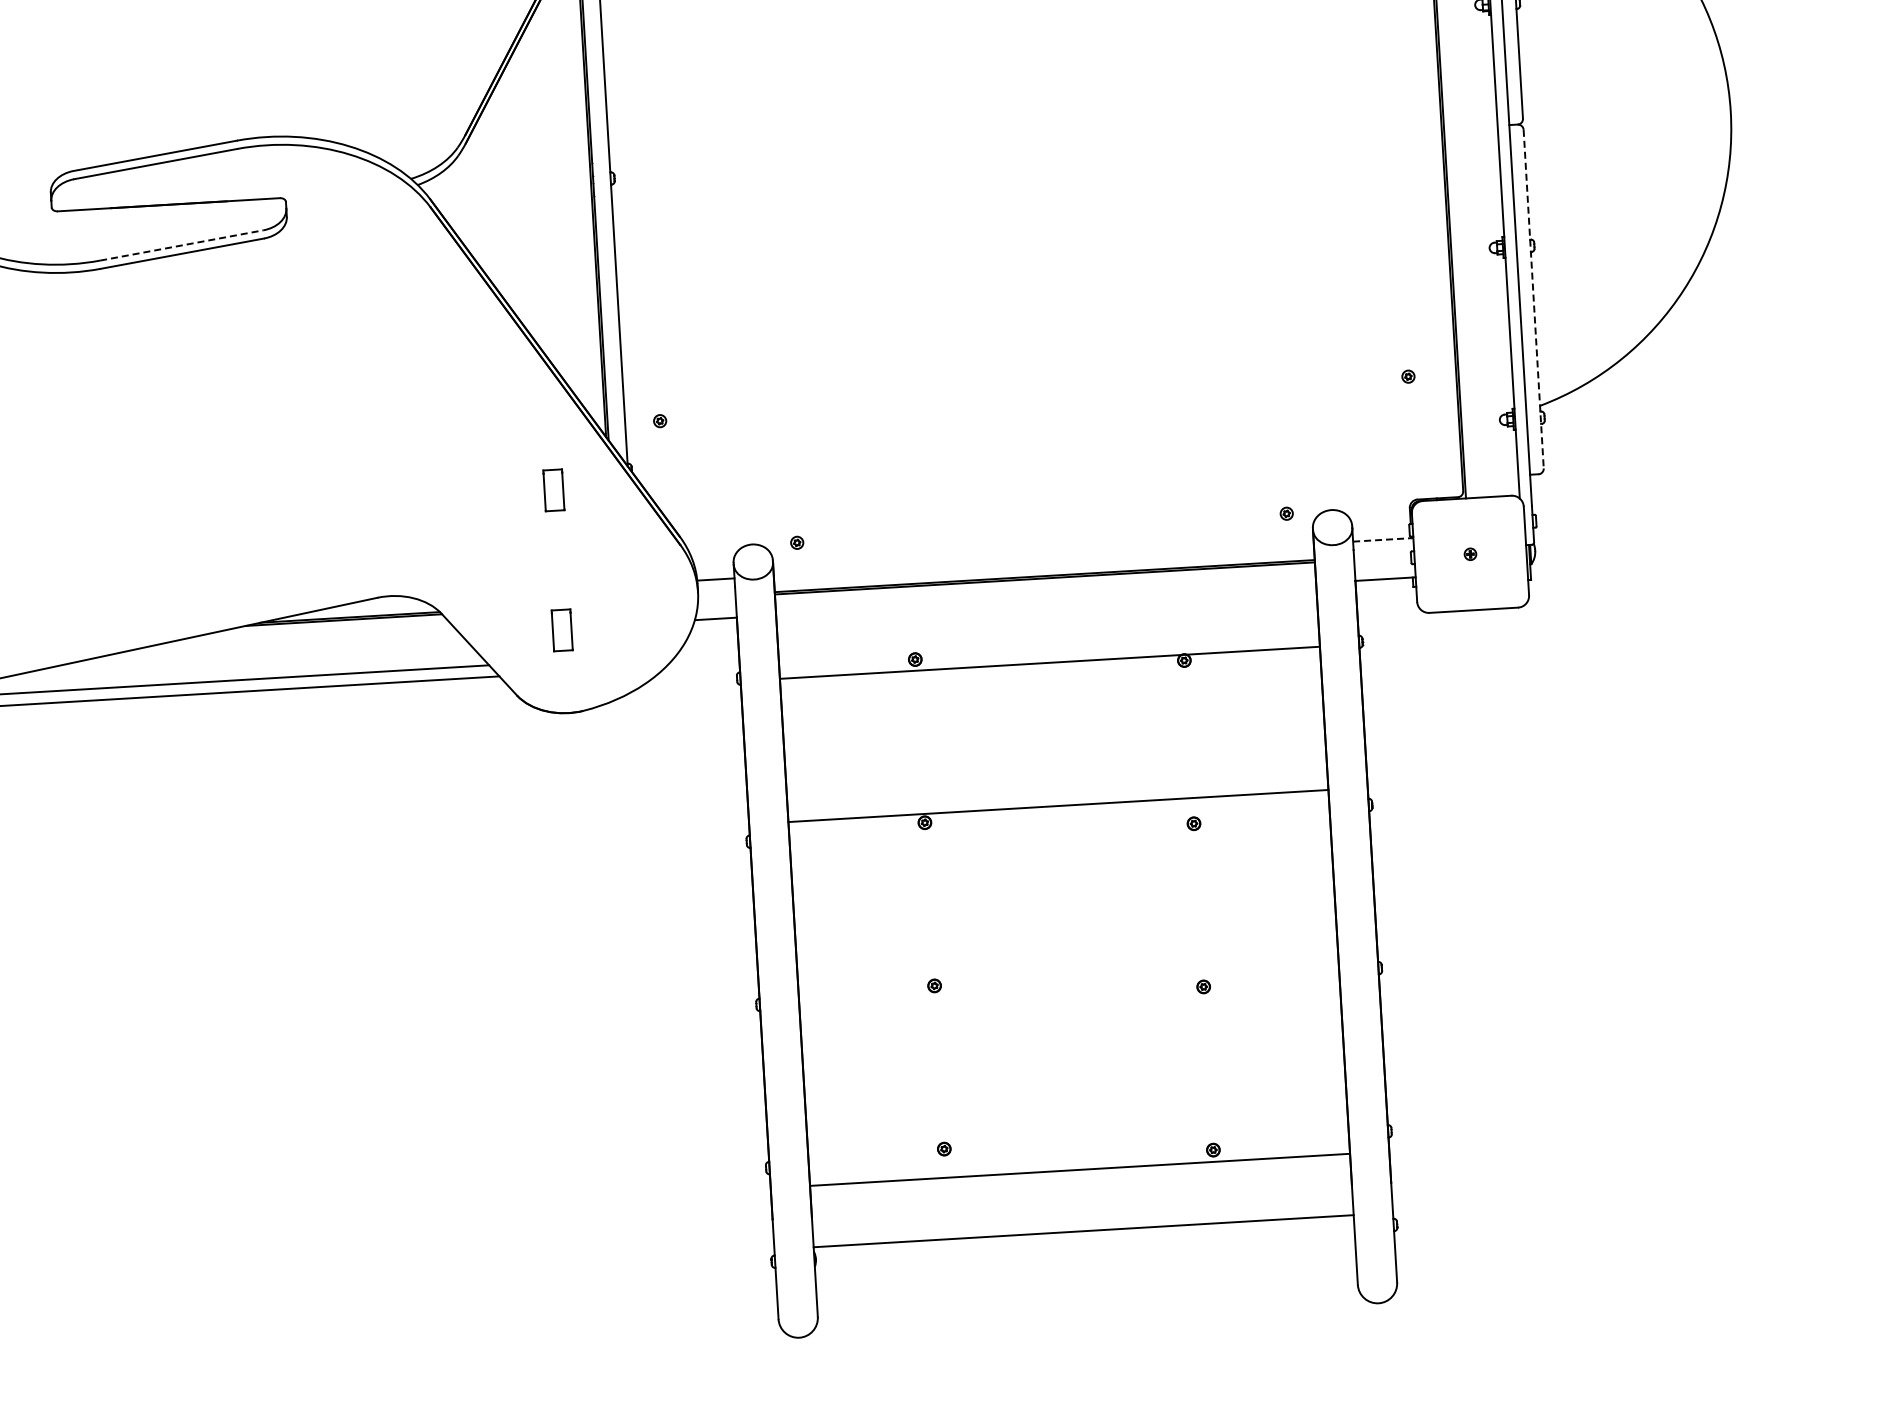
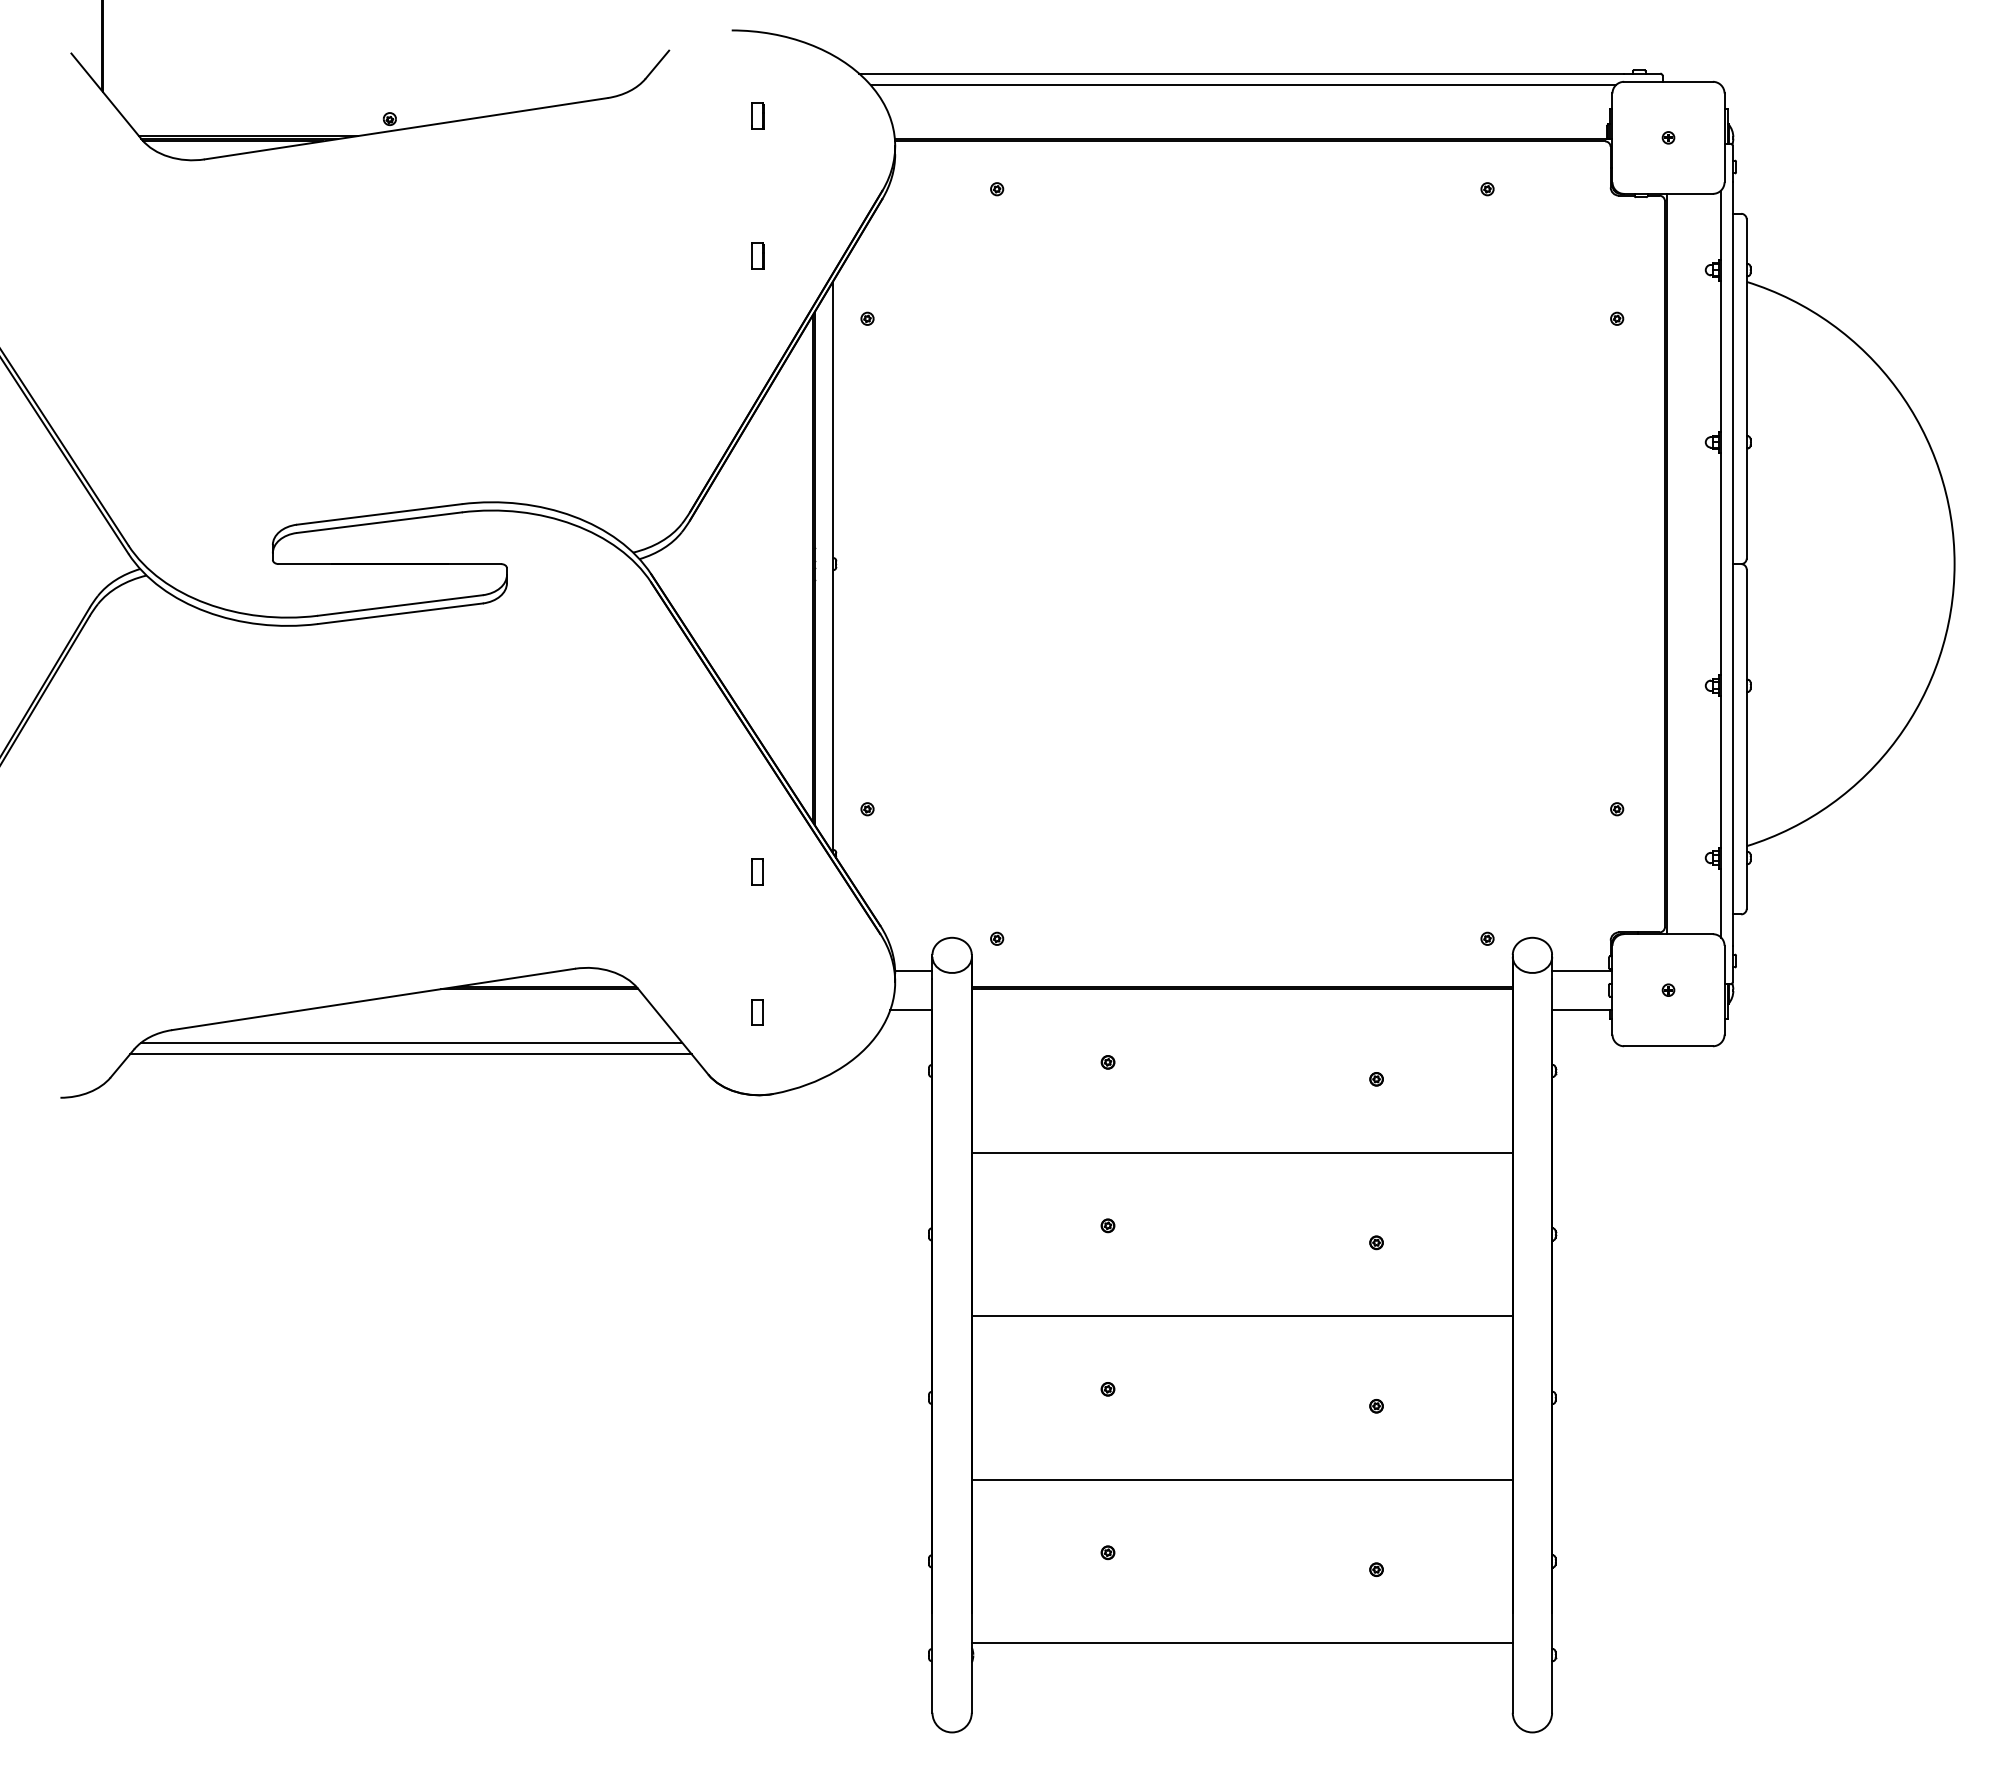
line: (181, 245) -> (400, 605), dashed -> solid
line: (1533, 299) -> (1746, 739), dashed -> solid
part: (554, 489) -> (757, 871), size x0.62
line: (1383, 539) -> (1582, 970), dashed -> solid
part: (562, 630) -> (757, 1012), size x0.62
line: (1049, 662) -> (1241, 1152), moved
line: (1057, 806) -> (1241, 1316), moved
line: (1079, 1169) -> (1241, 1479), moved

